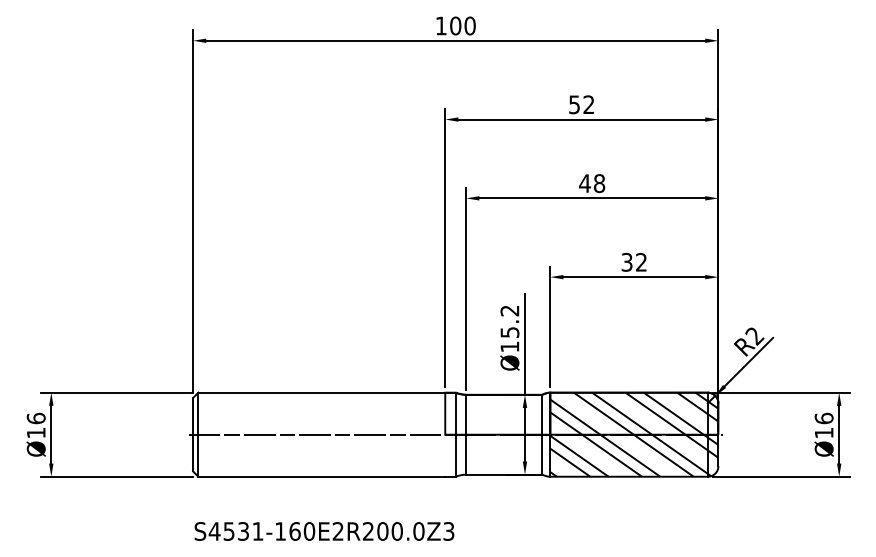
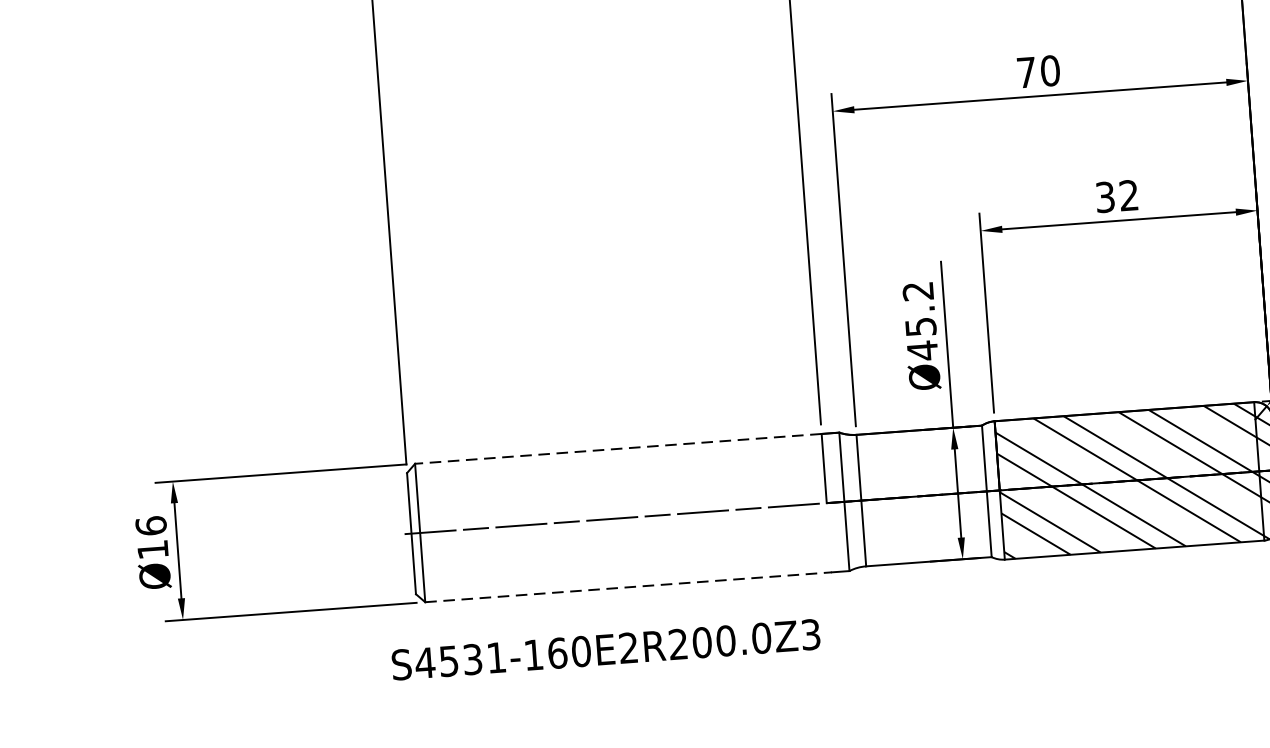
text: (592, 183) -> (1038, 71), 48 -> 70
text: (509, 346) -> (921, 350), Ø15.2 -> Ø45.2
line: (321, 392) -> (617, 448), solid -> dashed
line: (322, 476) -> (629, 586), solid -> dashed
text: (324, 531) -> (606, 649), moved

